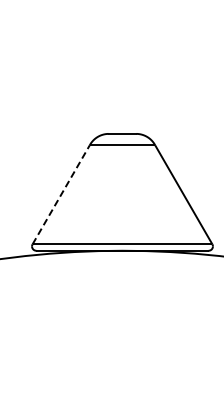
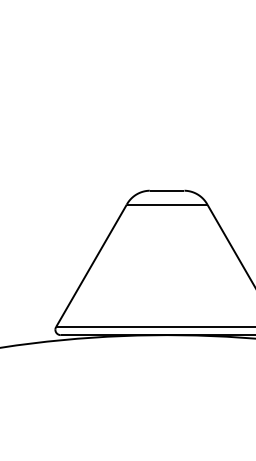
line: (61, 194) -> (91, 265), dashed -> solid

